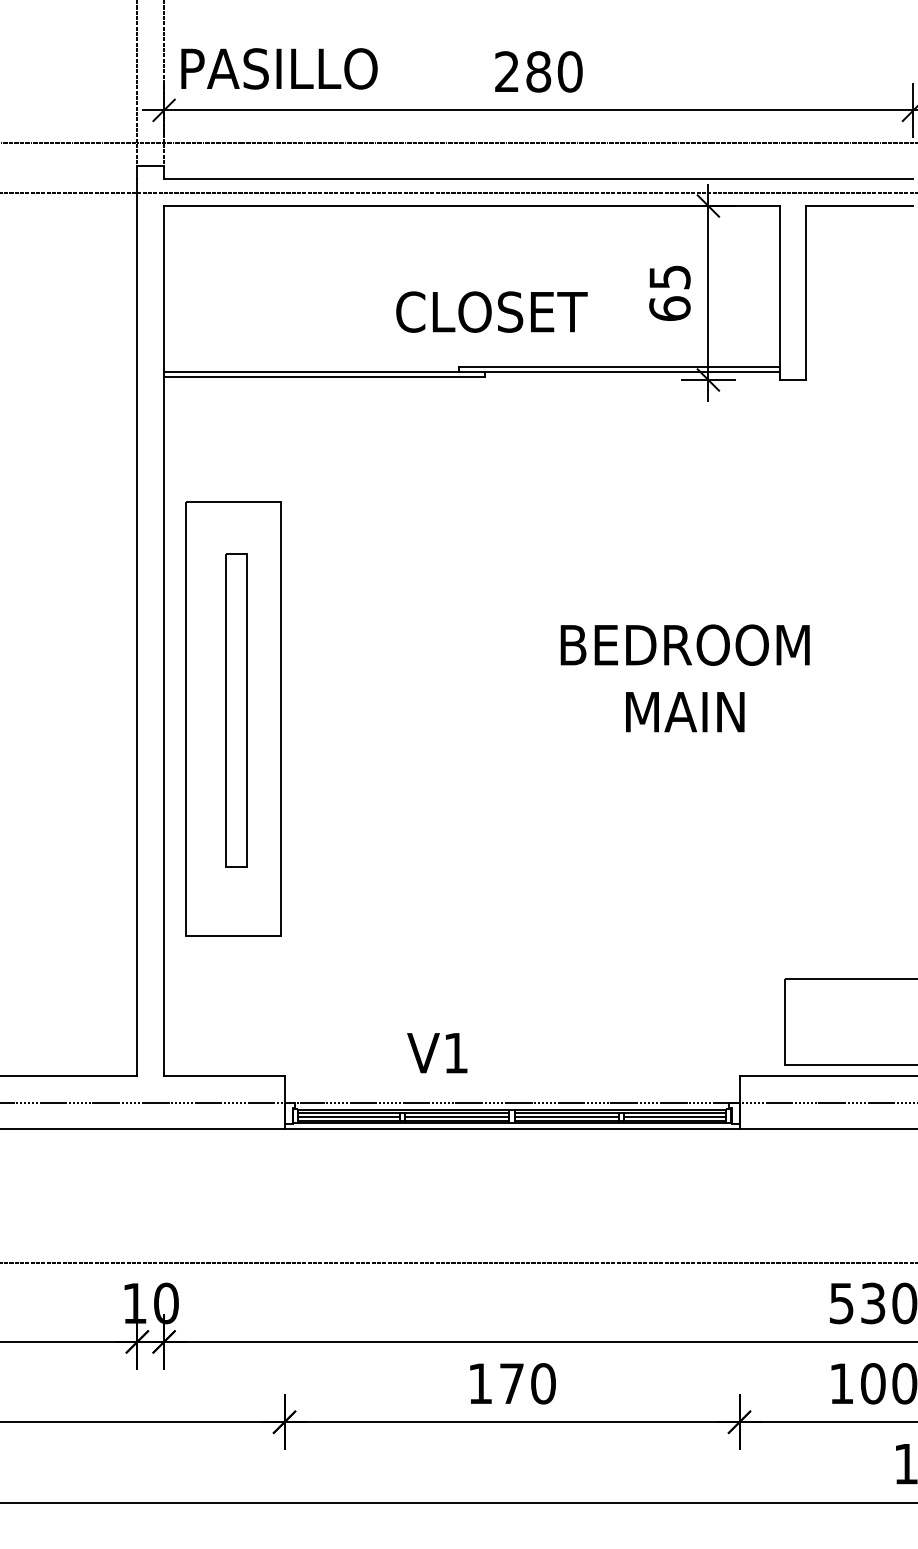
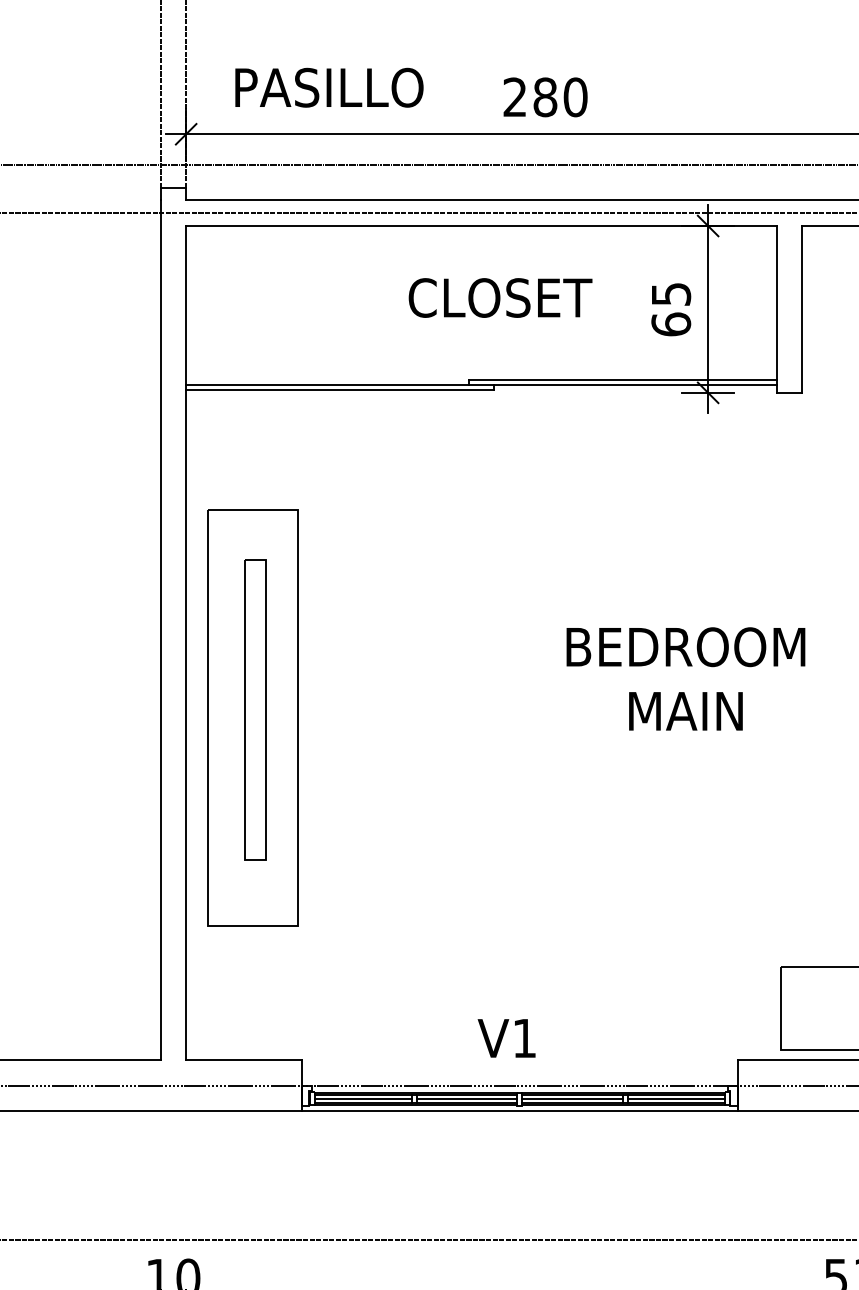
text: (279, 68) -> (329, 87), moved
text: (491, 311) -> (500, 297), moved
text: (437, 1053) -> (506, 1038), moved

